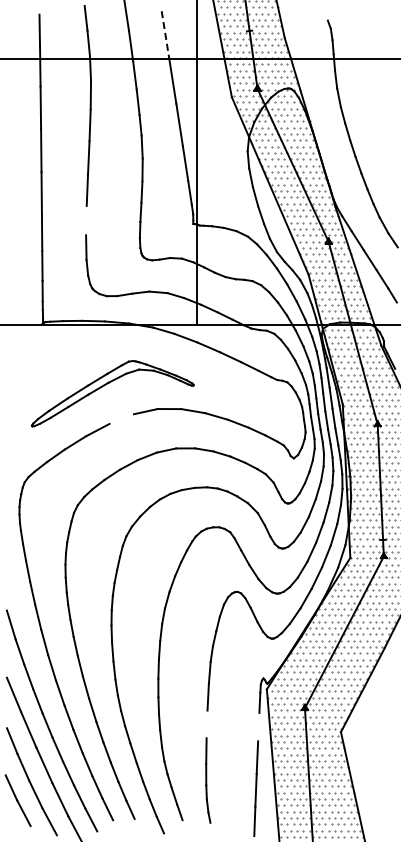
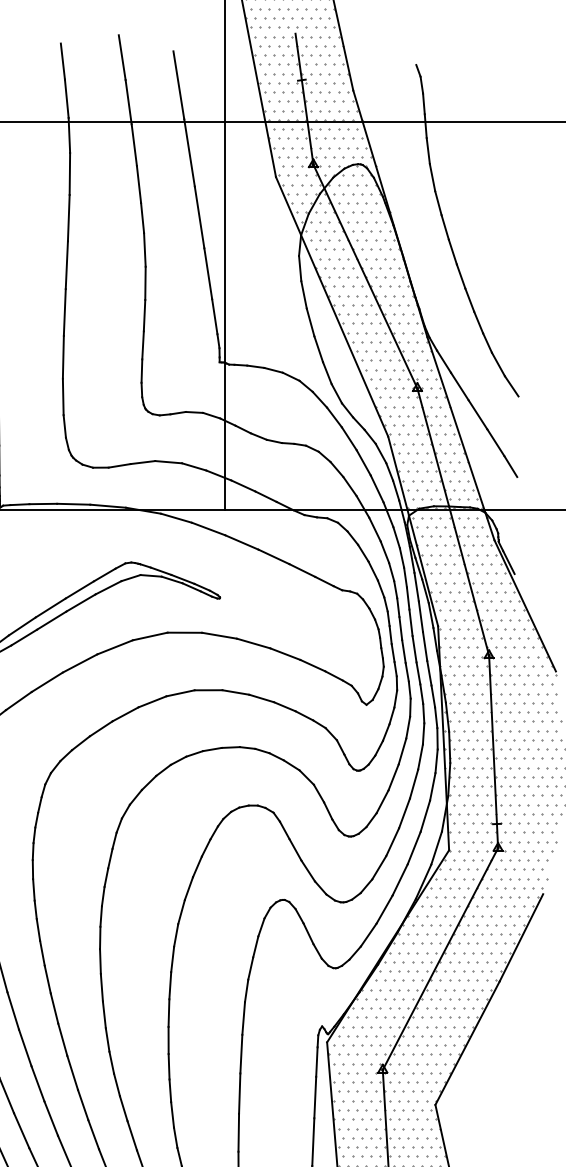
line: (165, 34) -> (178, 85), dashed -> solid
line: (86, 220) -> (63, 357), added
line: (121, 418) -> (114, 646), added
line: (206, 724) -> (238, 1093), added
line: (258, 726) -> (314, 1096), added

